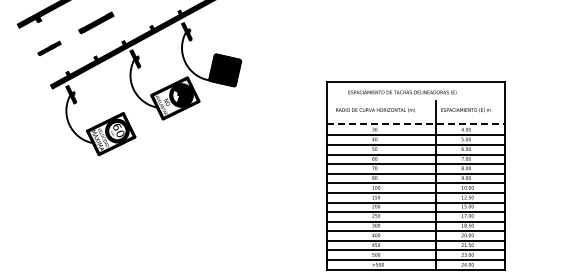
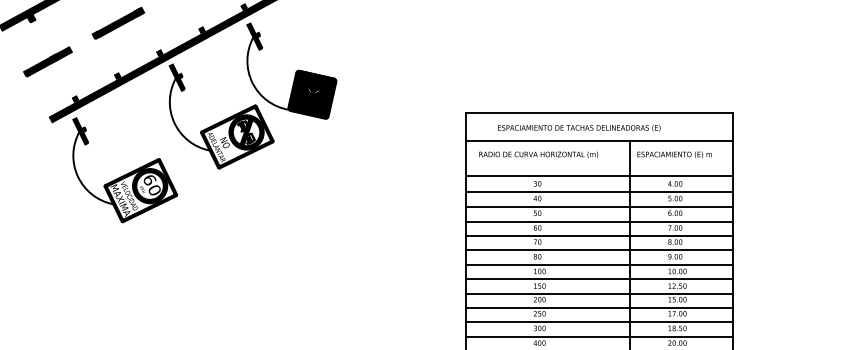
part: (49, 48) -> (47, 61), size x1.43
line: (415, 101) -> (598, 141), added
line: (415, 124) -> (598, 176), dashed -> solid

